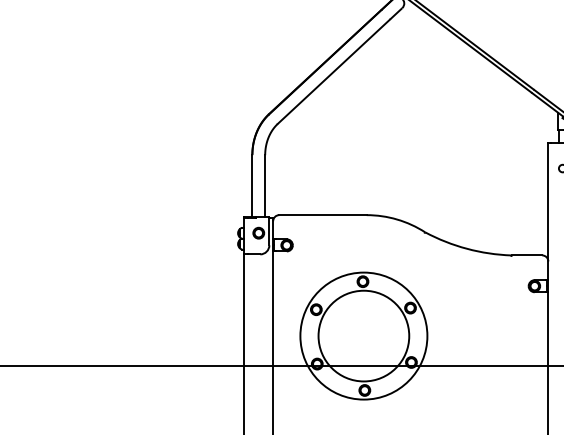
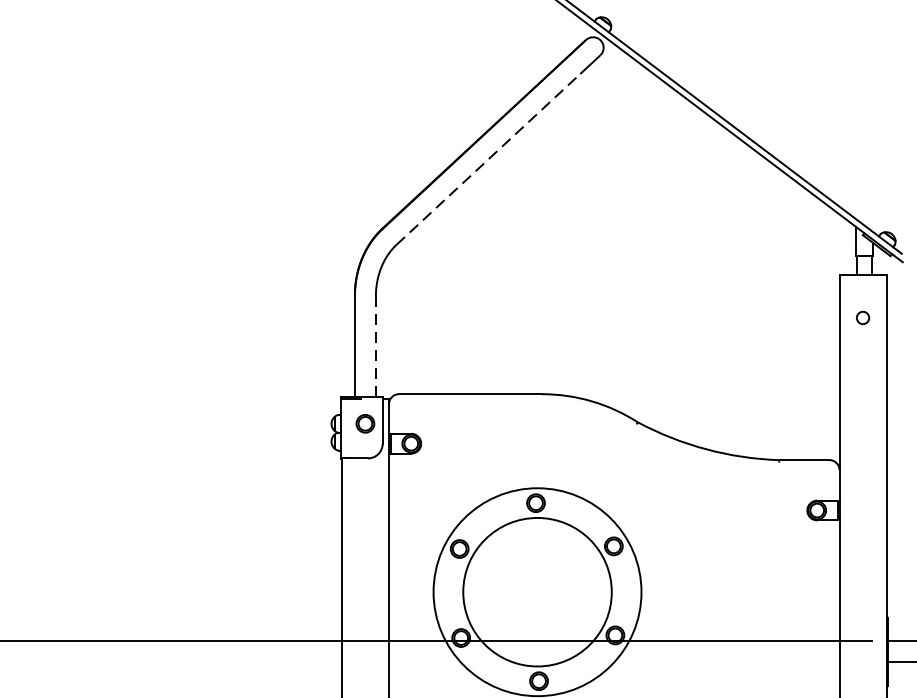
line: (333, 71) -> (487, 159), solid -> dashed
line: (265, 186) -> (376, 347), solid -> dashed

